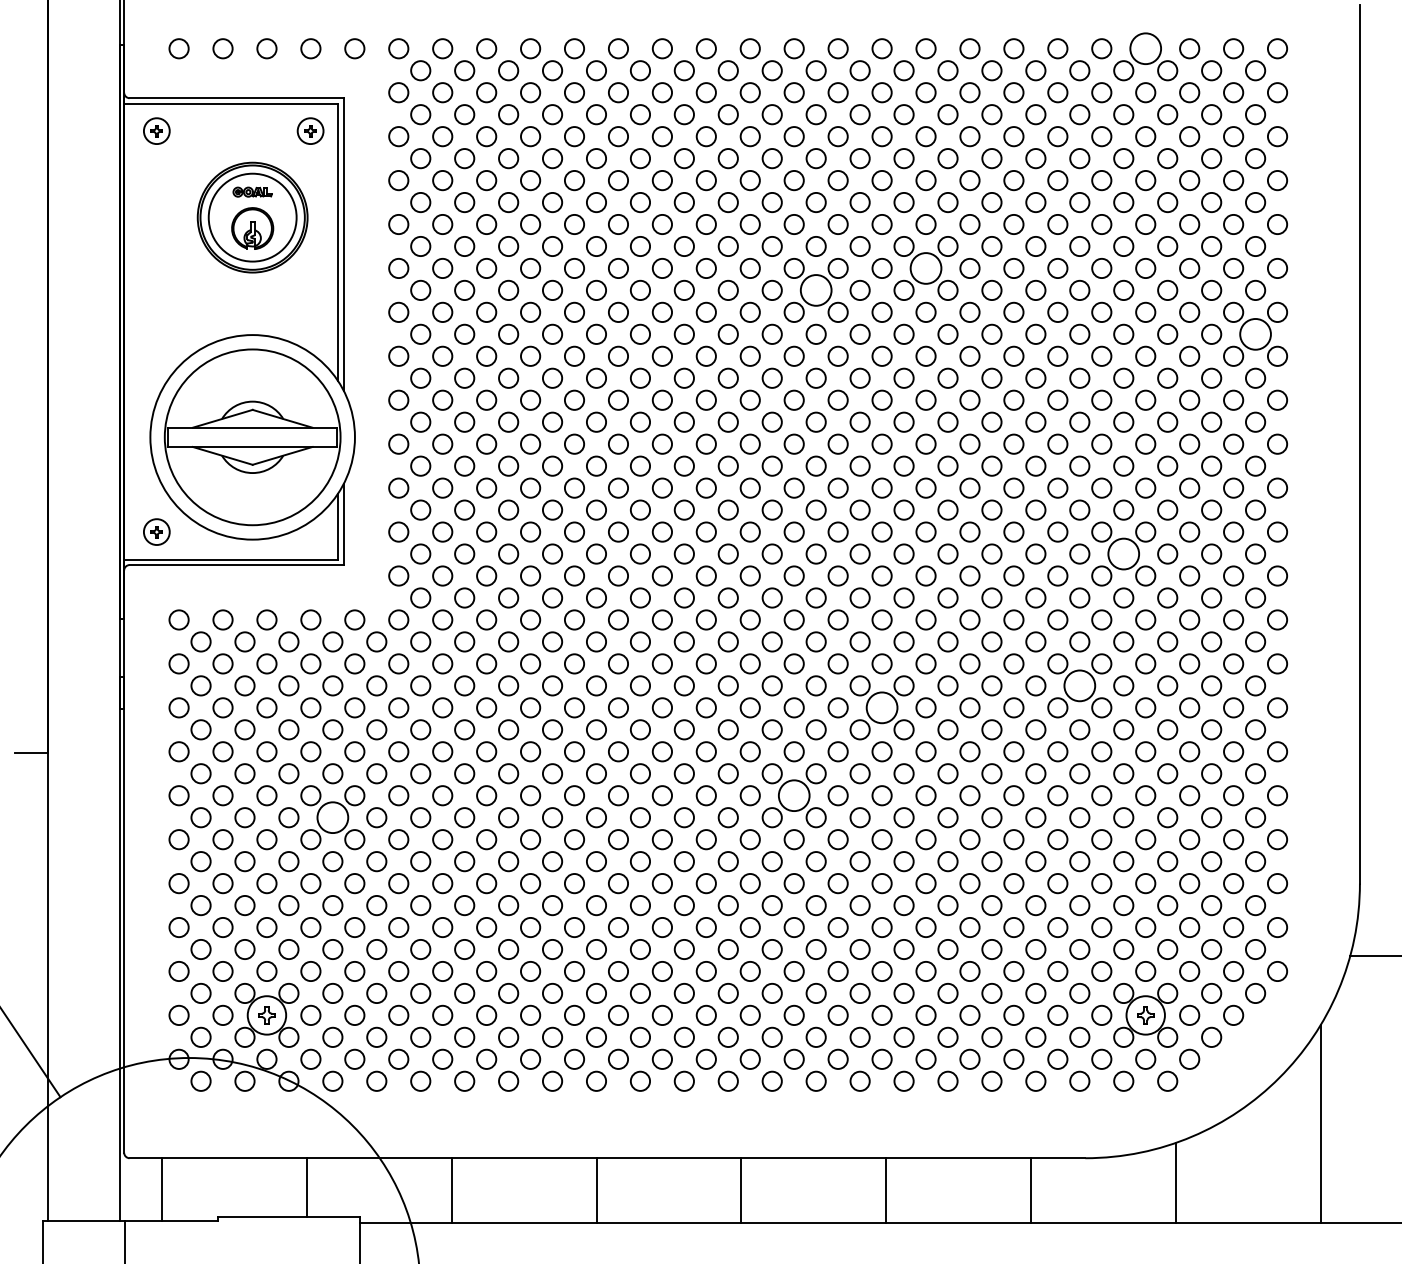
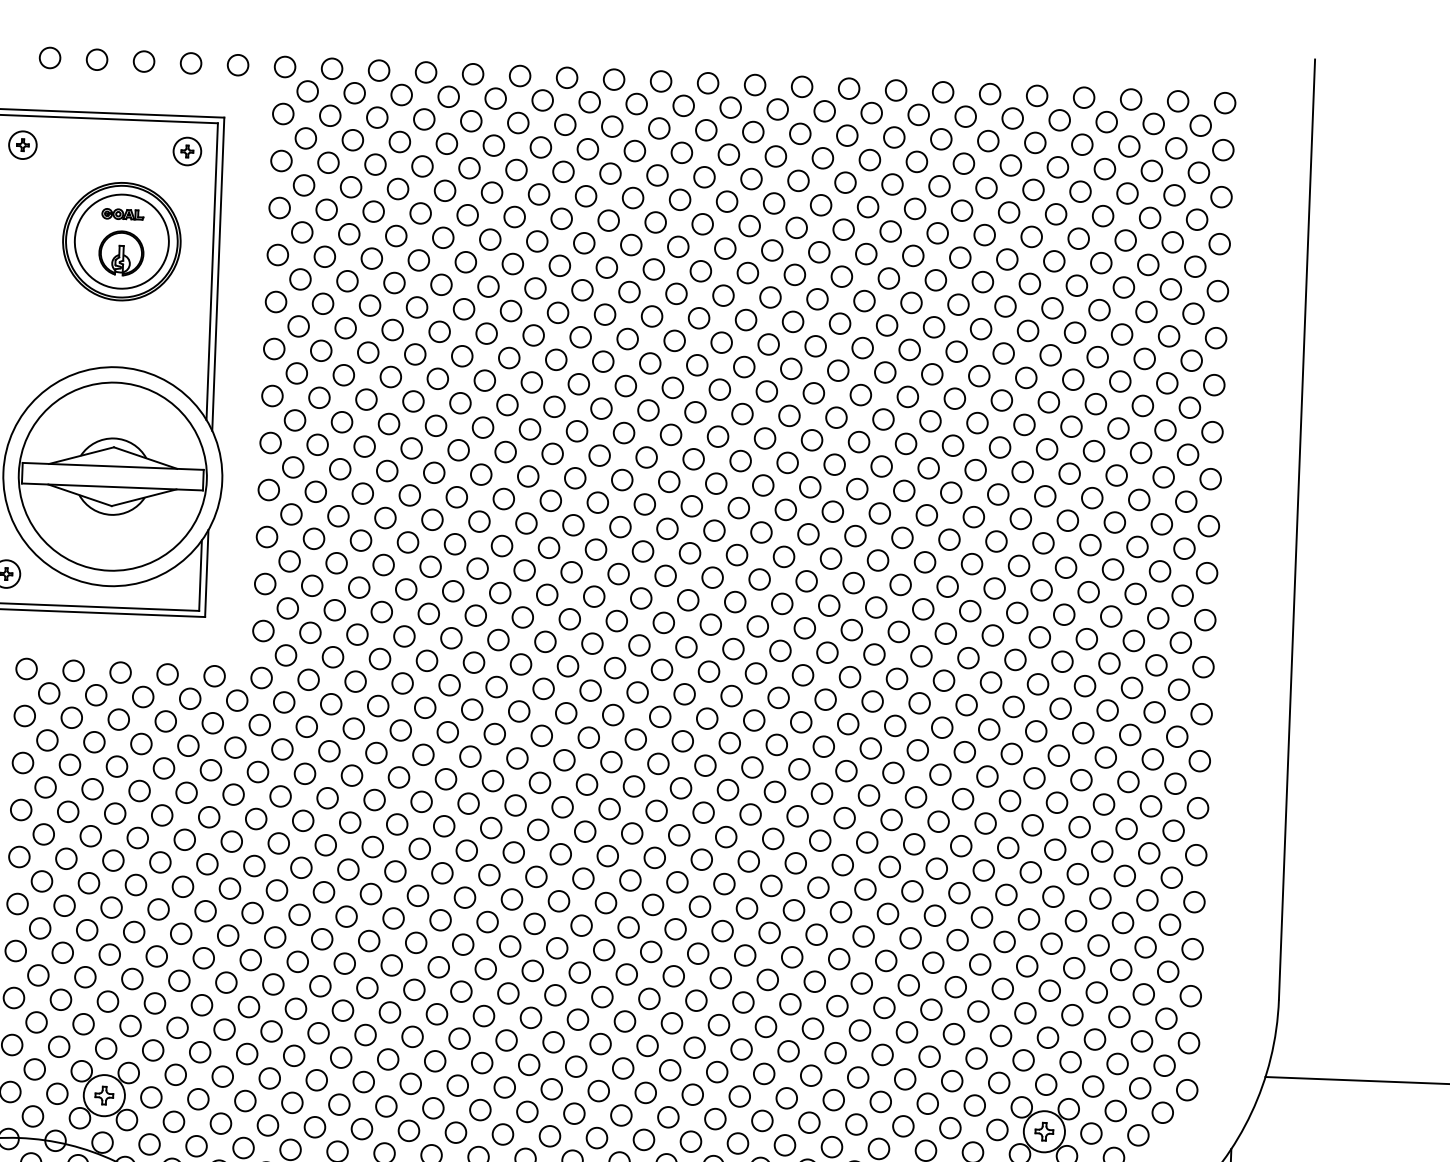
circle: (1145, 48) -> (1083, 97), size x0.62
circle: (925, 268) -> (839, 323), size x0.62
circle: (815, 290) -> (720, 342), size x0.62
circle: (1255, 333) -> (1189, 406), size x0.62
circle: (1123, 553) -> (1039, 636), size x0.62
circle: (1079, 685) -> (987, 776), size x0.62
circle: (881, 707) -> (774, 791), size x0.62
circle: (793, 795) -> (676, 882), size x0.62
circle: (332, 817) -> (182, 886), size x0.62

